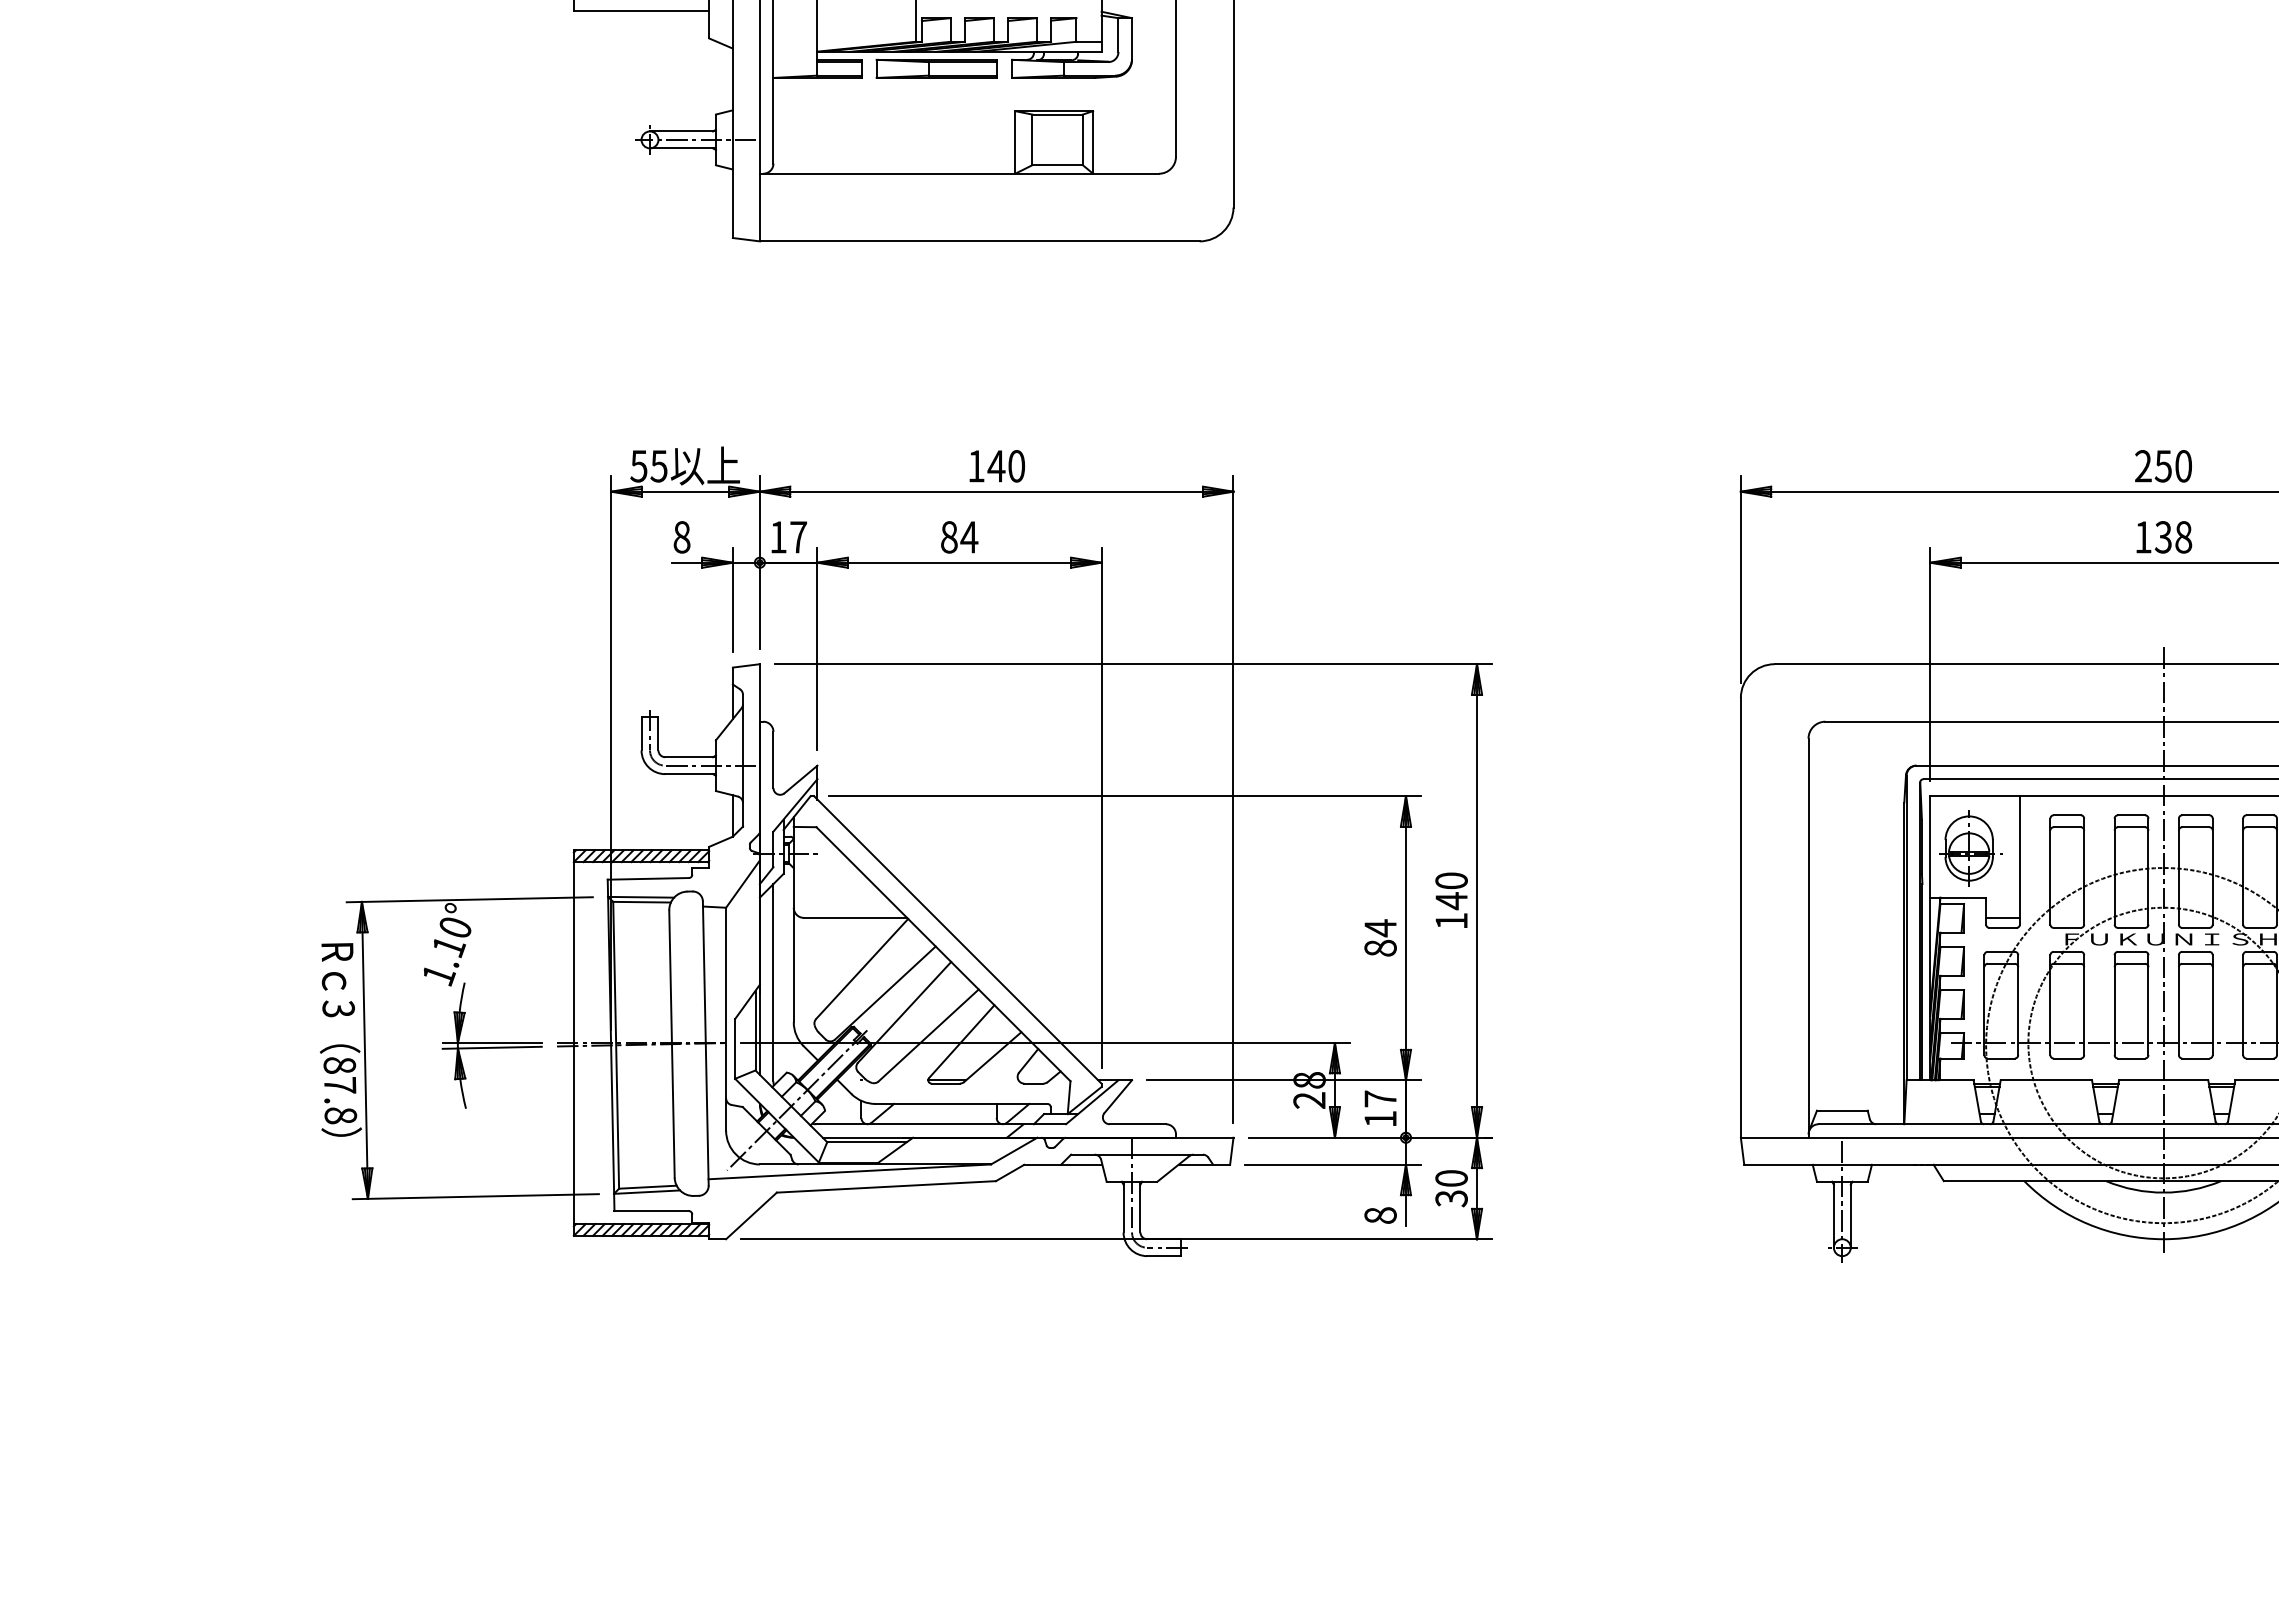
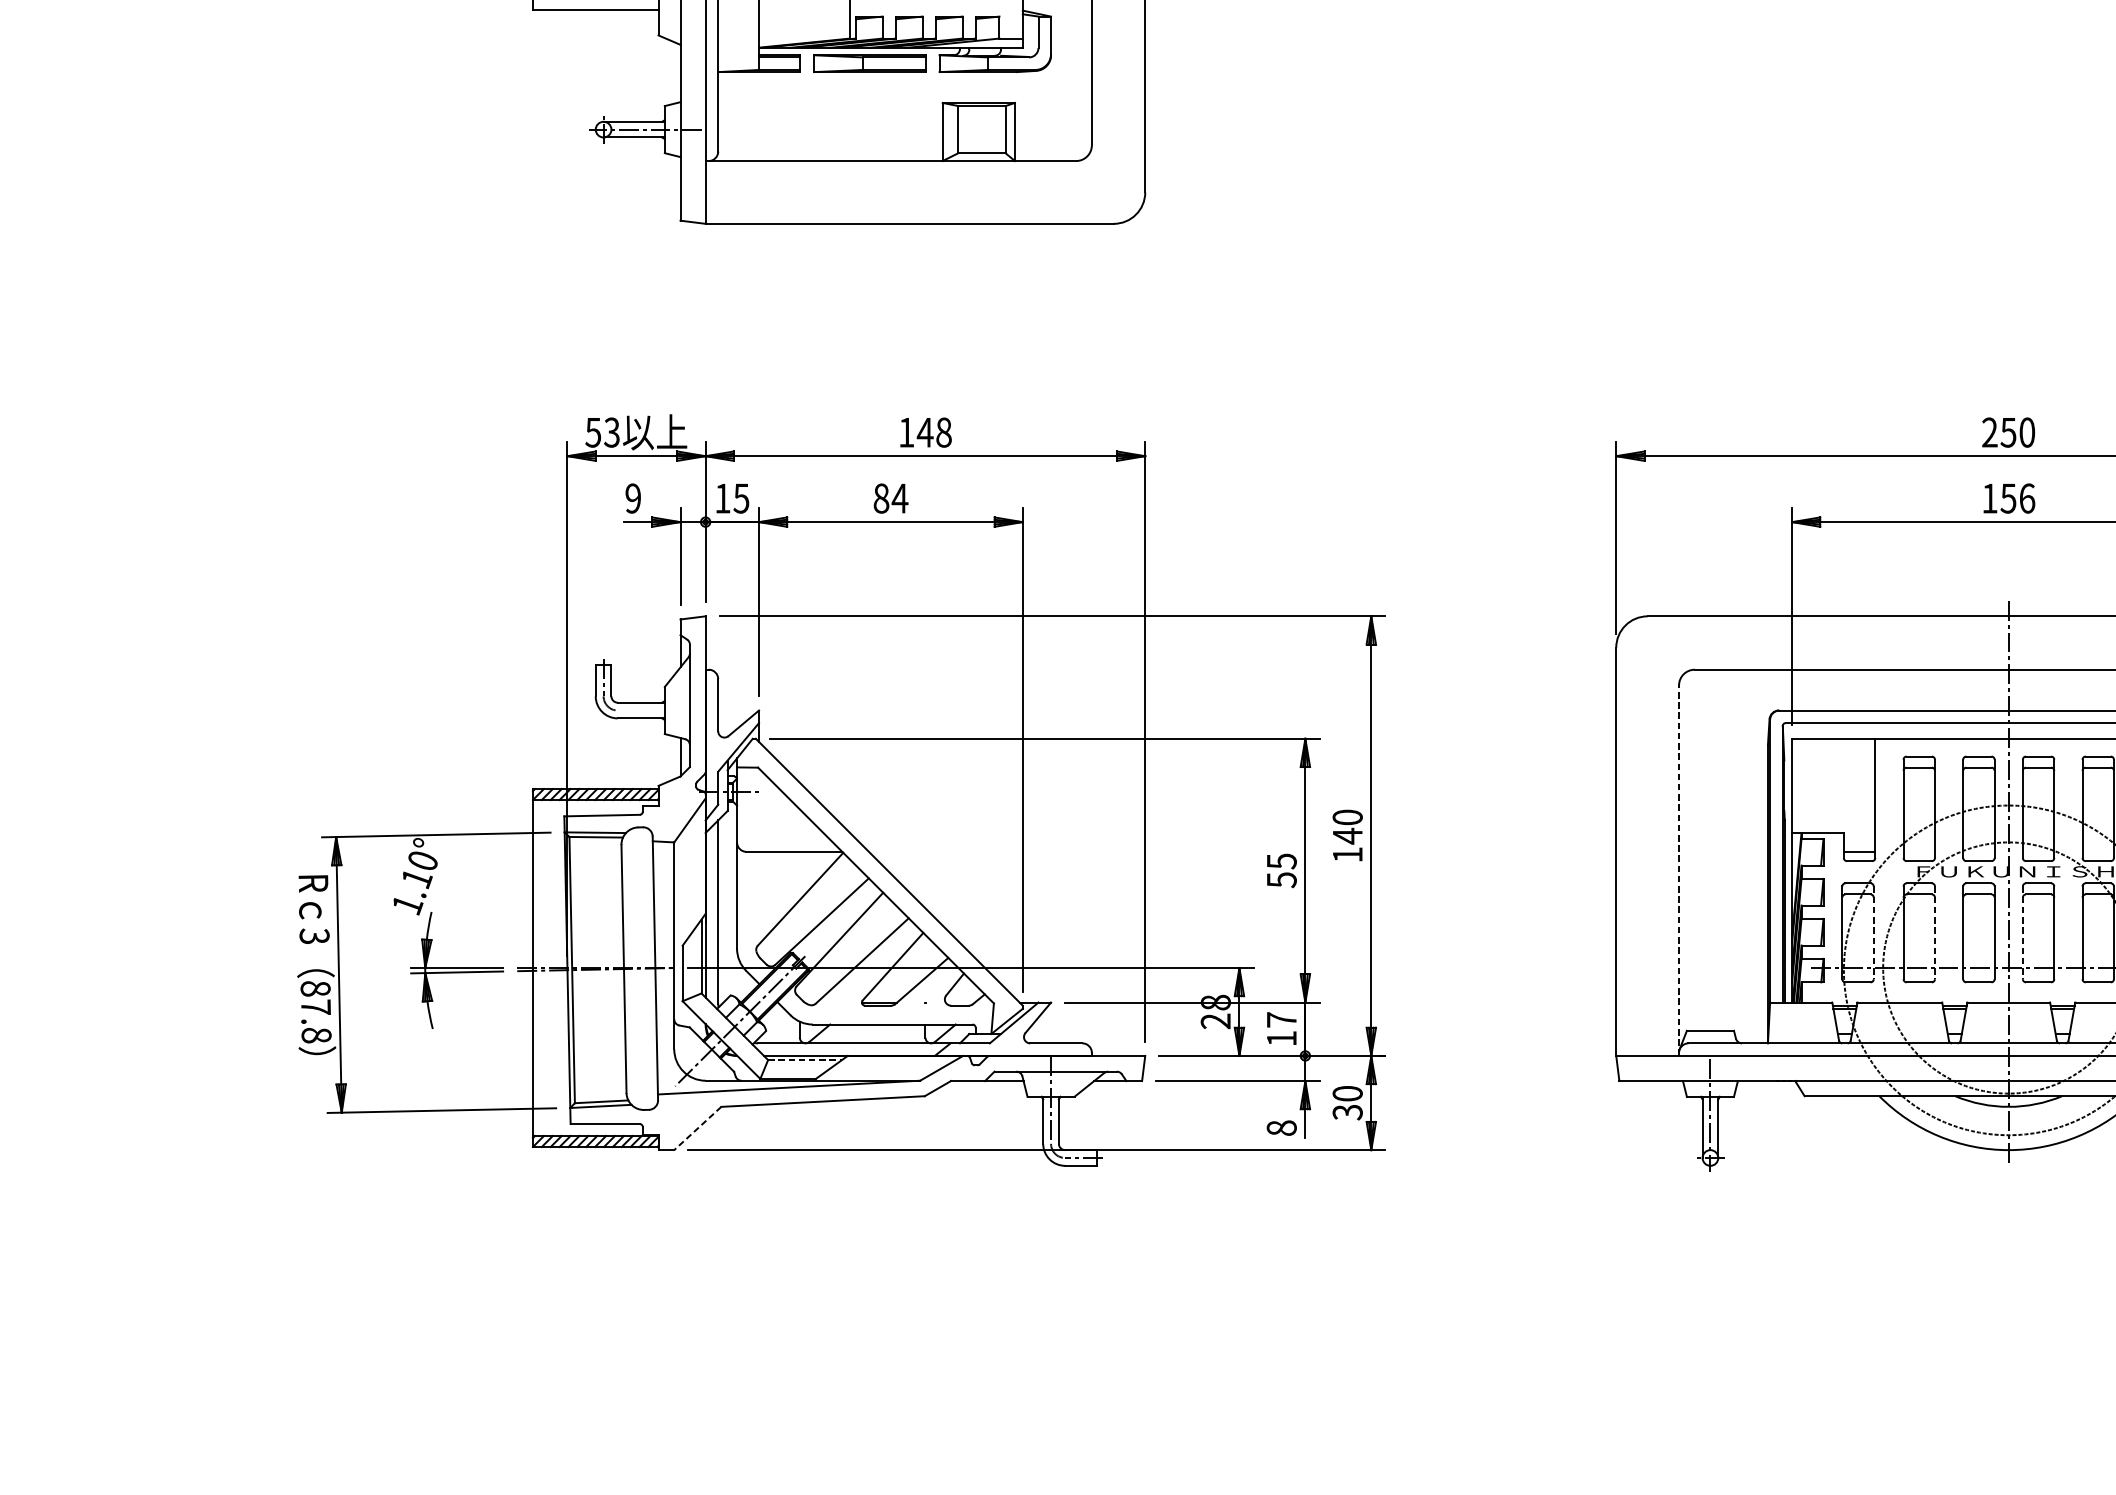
text: (658, 466) -> (611, 432), 55 -> 53
text: (1016, 466) -> (943, 432), 140 -> 148
text: (681, 537) -> (632, 498), 8 -> 9
text: (798, 537) -> (741, 498), 17 -> 15
text: (2173, 537) -> (2017, 498), 138 -> 156
line: (710, 765) -> (659, 710), removed
part: (1970, 848) -> (1829, 787), removed
text: (1380, 938) -> (1281, 870), 84 -> 55
line: (1808, 938) -> (1679, 870), solid -> dashed
line: (2018, 1005) -> (1873, 933), solid -> dashed
line: (2084, 1005) -> (1935, 933), solid -> dashed
line: (2178, 1005) -> (2022, 933), solid -> dashed
line: (867, 1142) -> (805, 1060), solid -> dashed
line: (751, 1216) -> (697, 1129), solid -> dashed

